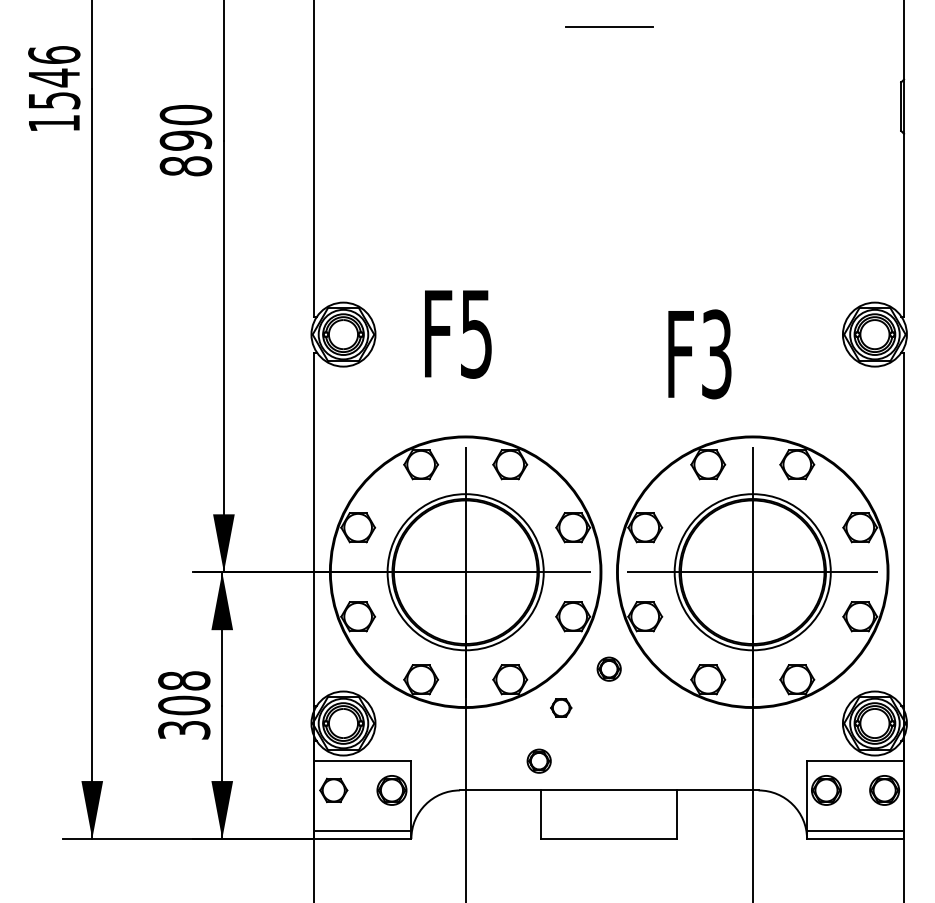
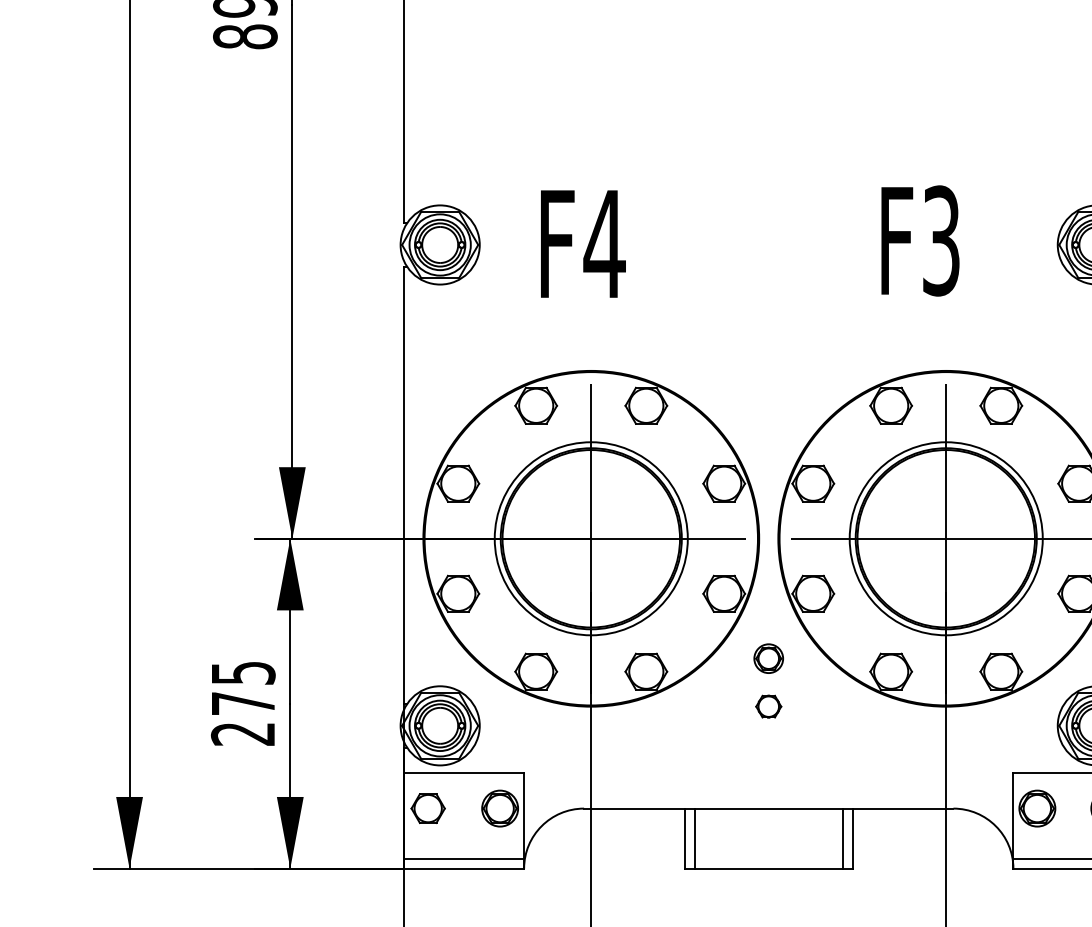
text: (476, 334) -> (604, 244), F5 -> F4
text: (699, 354) -> (919, 241), moved
text: (184, 705) -> (243, 703), 308 -> 275
part: (561, 707) -> (769, 706), moved
part: (538, 760) -> (681, 771), removed
line: (549, 814) -> (694, 838), added
line: (669, 814) -> (843, 838), added

